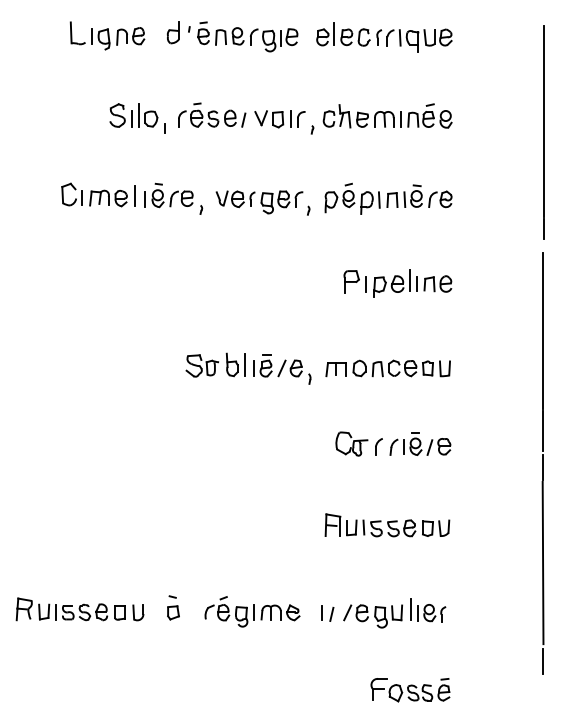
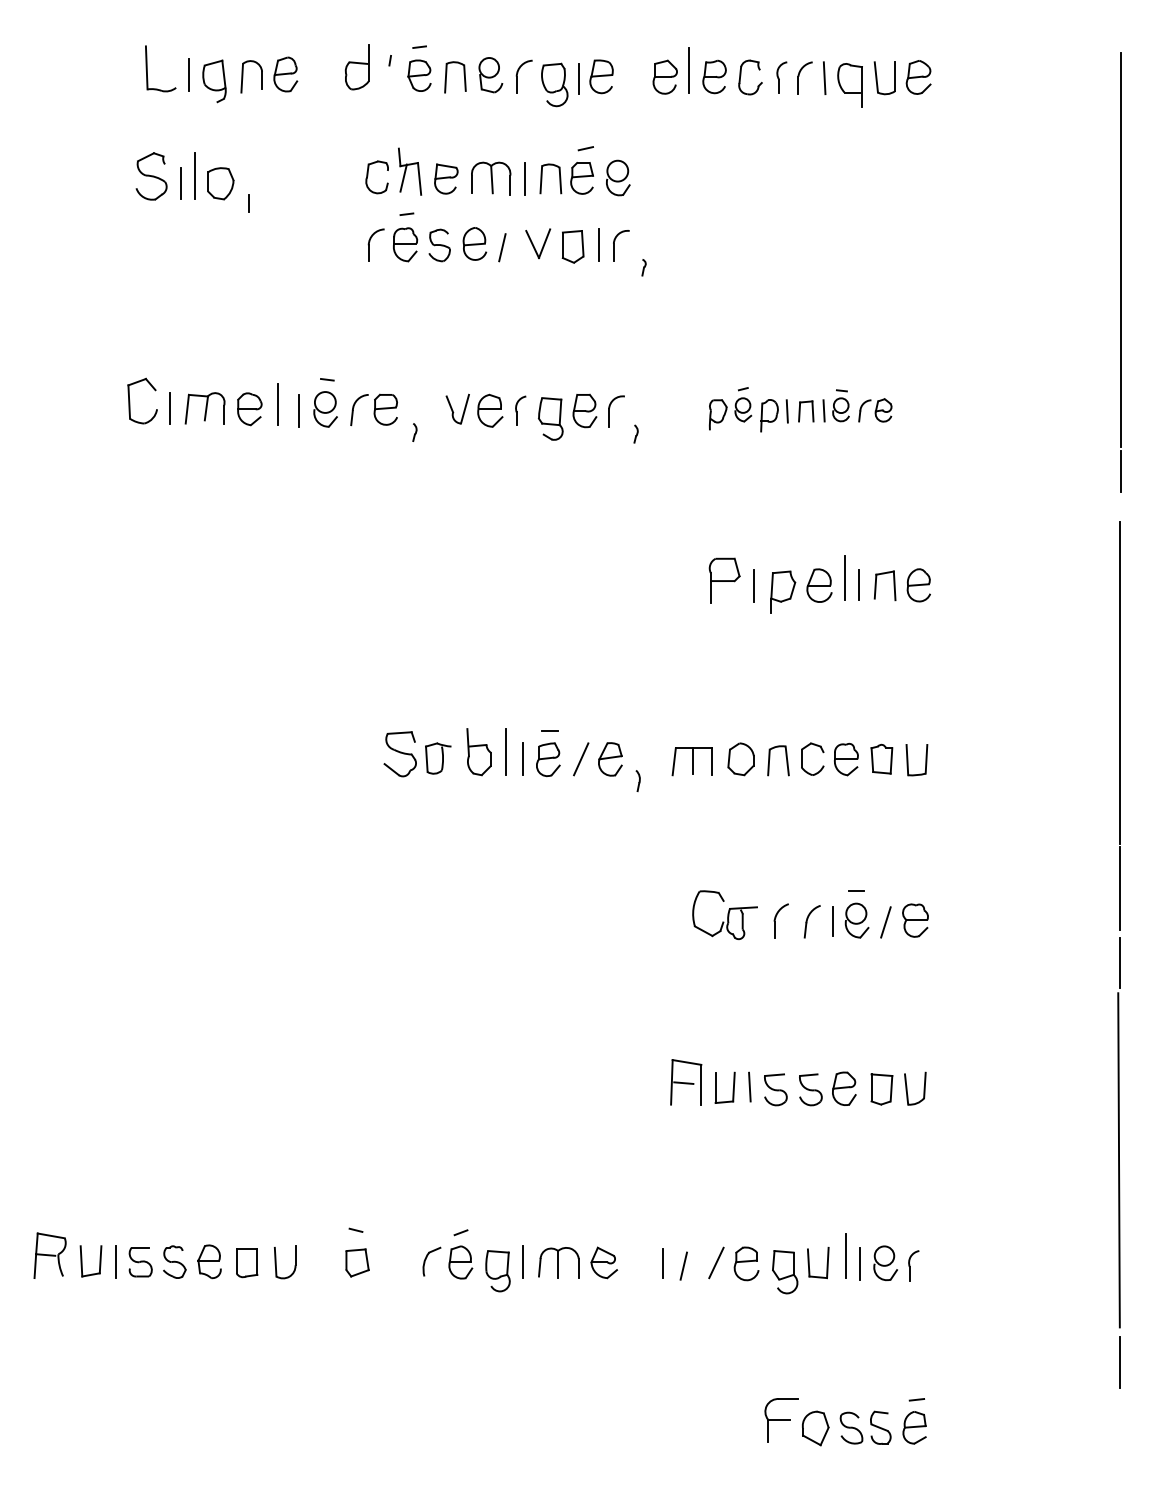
part: (387, 115) -> (497, 170), moved
part: (137, 118) -> (192, 182), moved
part: (388, 198) -> (800, 409), size x0.7

